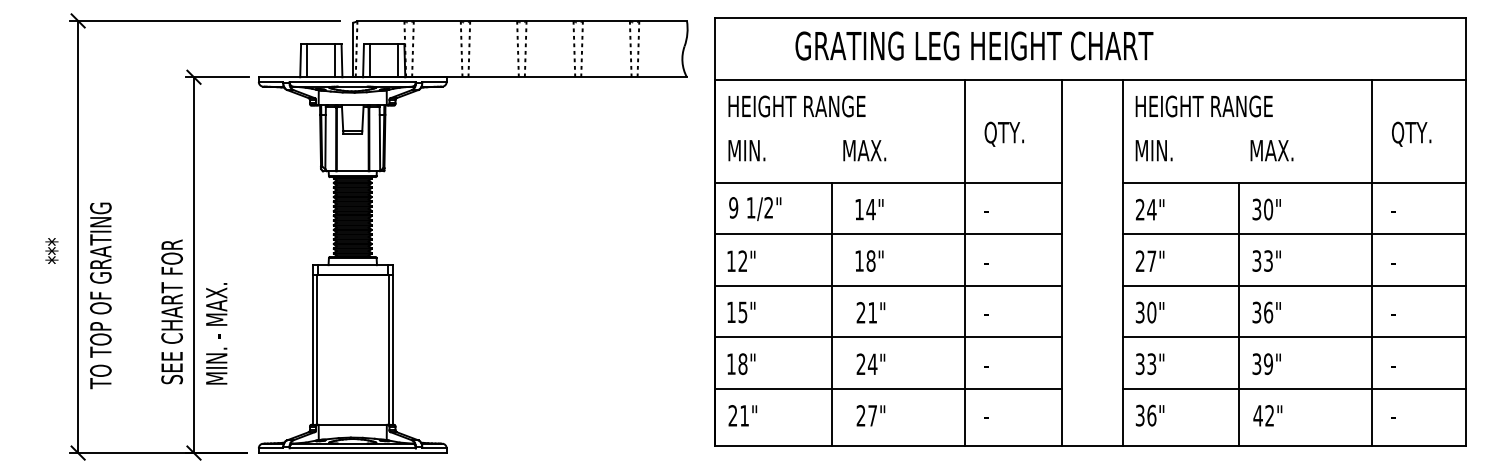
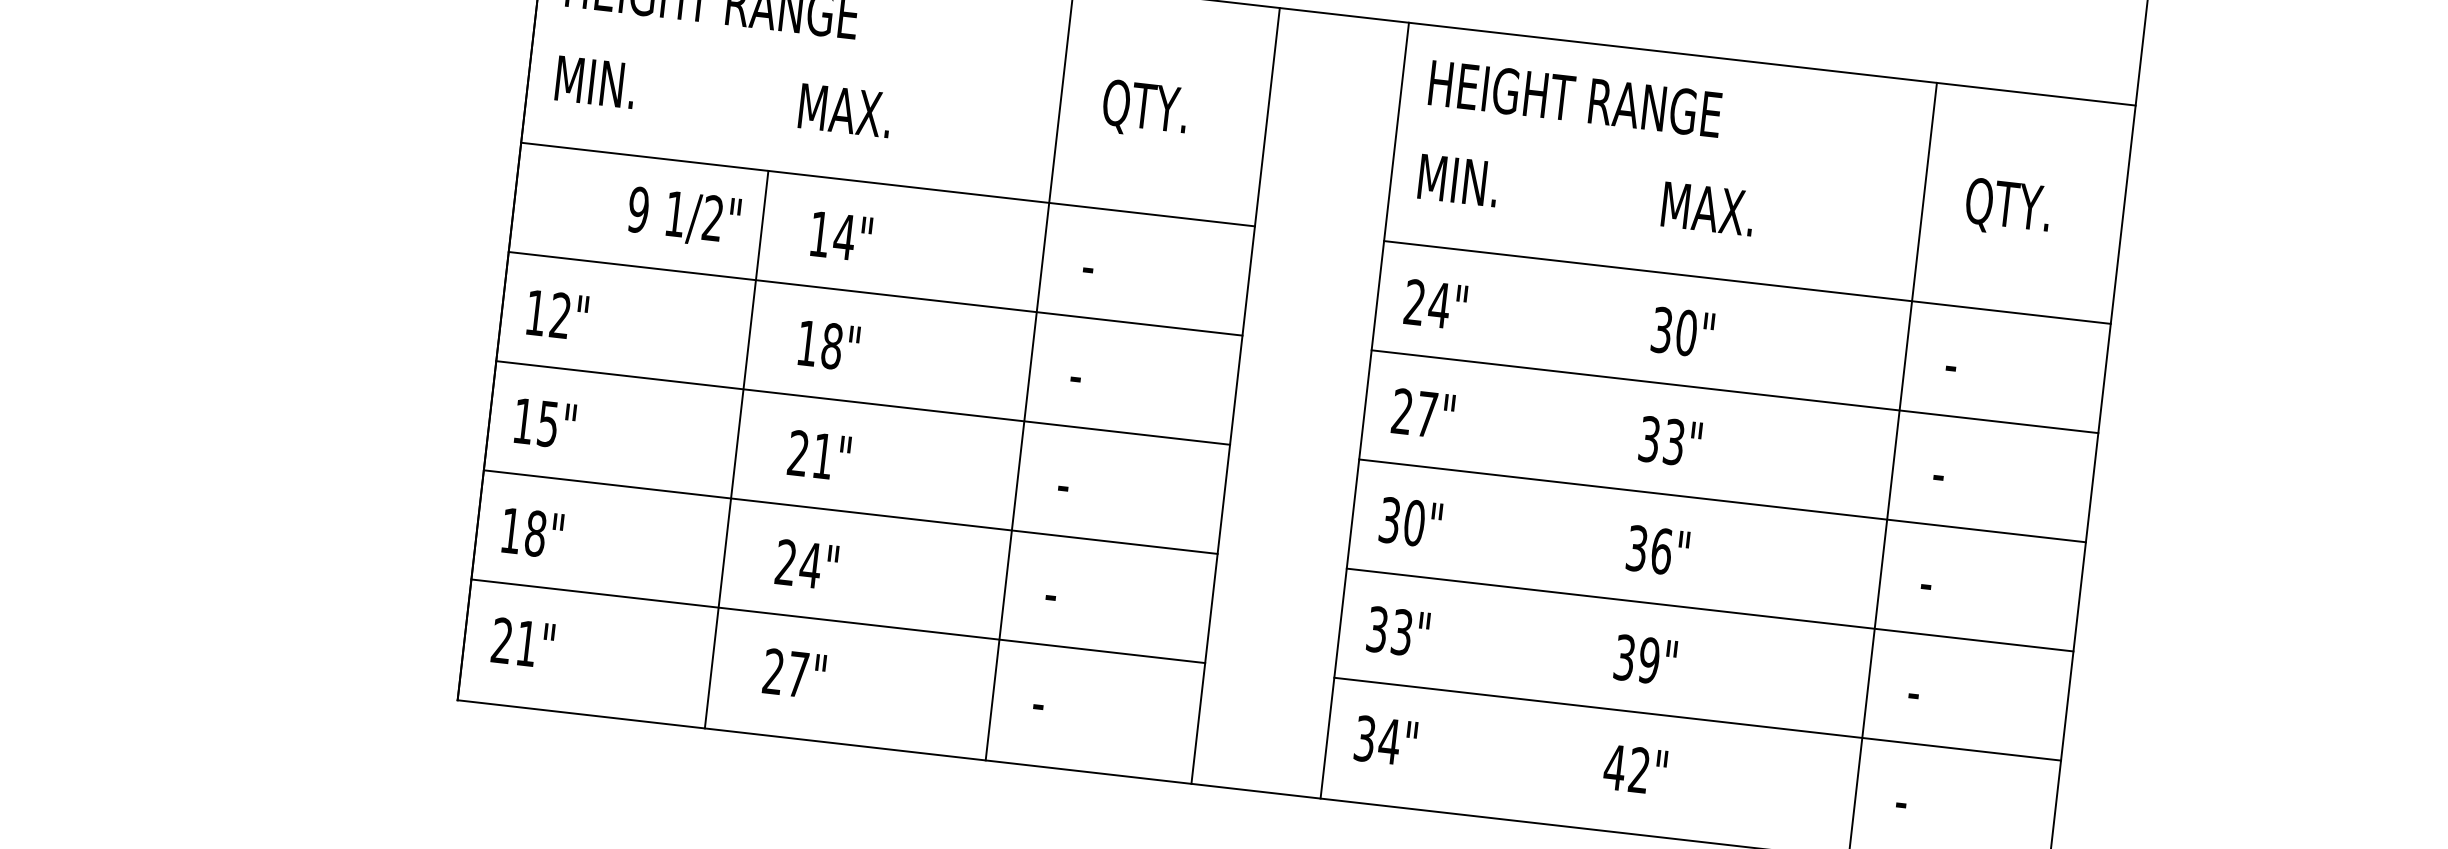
text: (755, 209) -> (684, 218), moved
line: (1239, 313) -> (1600, 546), removed
text: (1151, 415) -> (1388, 741), 36" -> 34"

